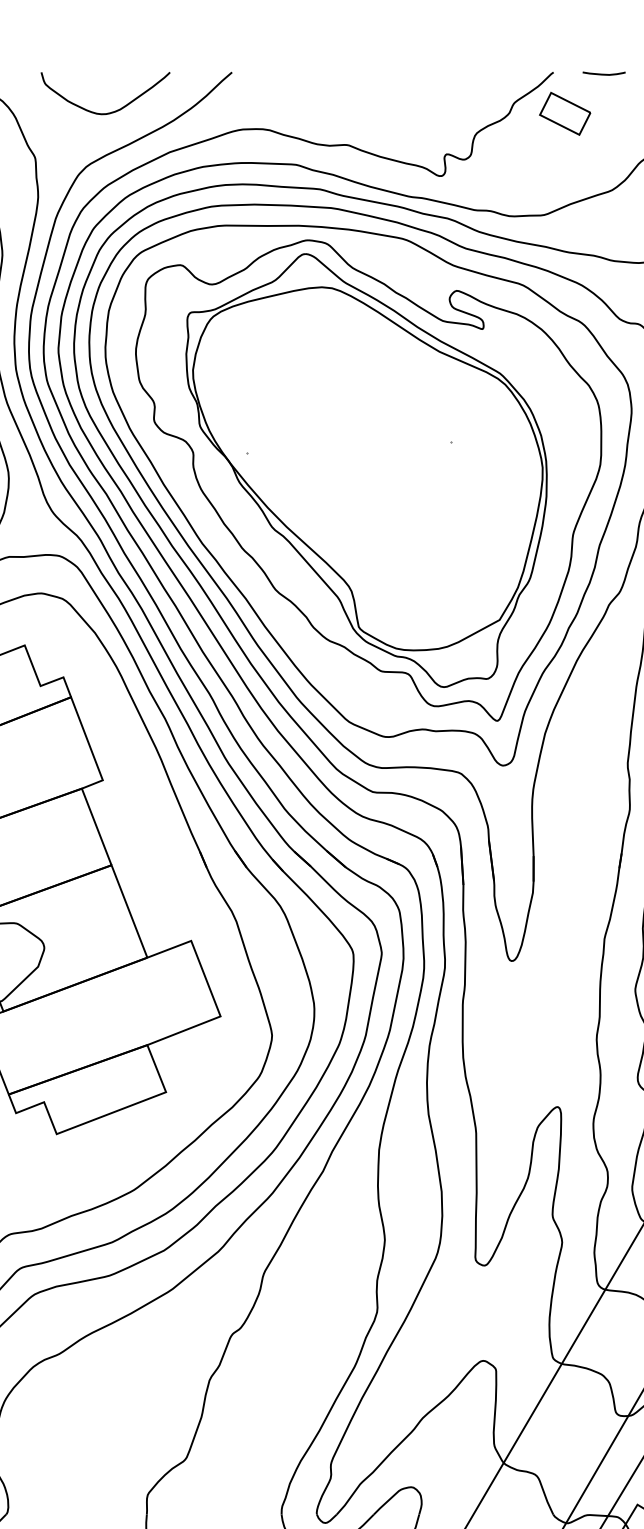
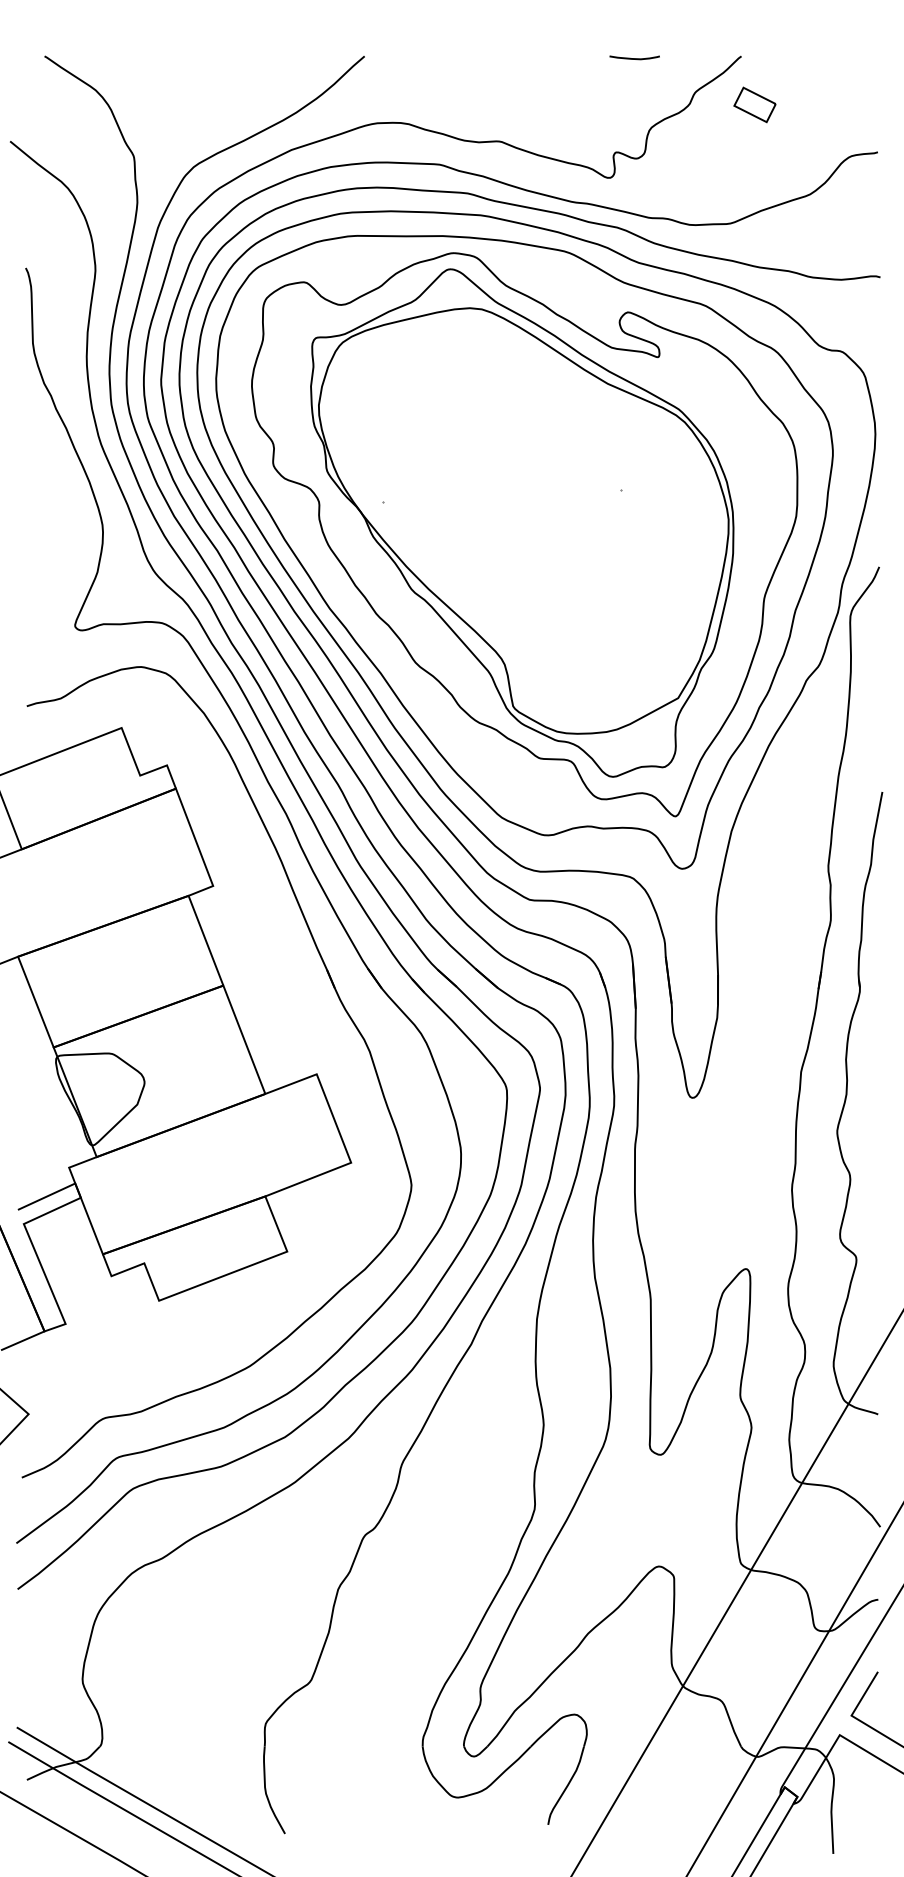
curve: (603, 74) -> (634, 58), moved
curve: (111, 111) -> (223, 102), removed
part: (564, 113) -> (754, 104), size x0.7

